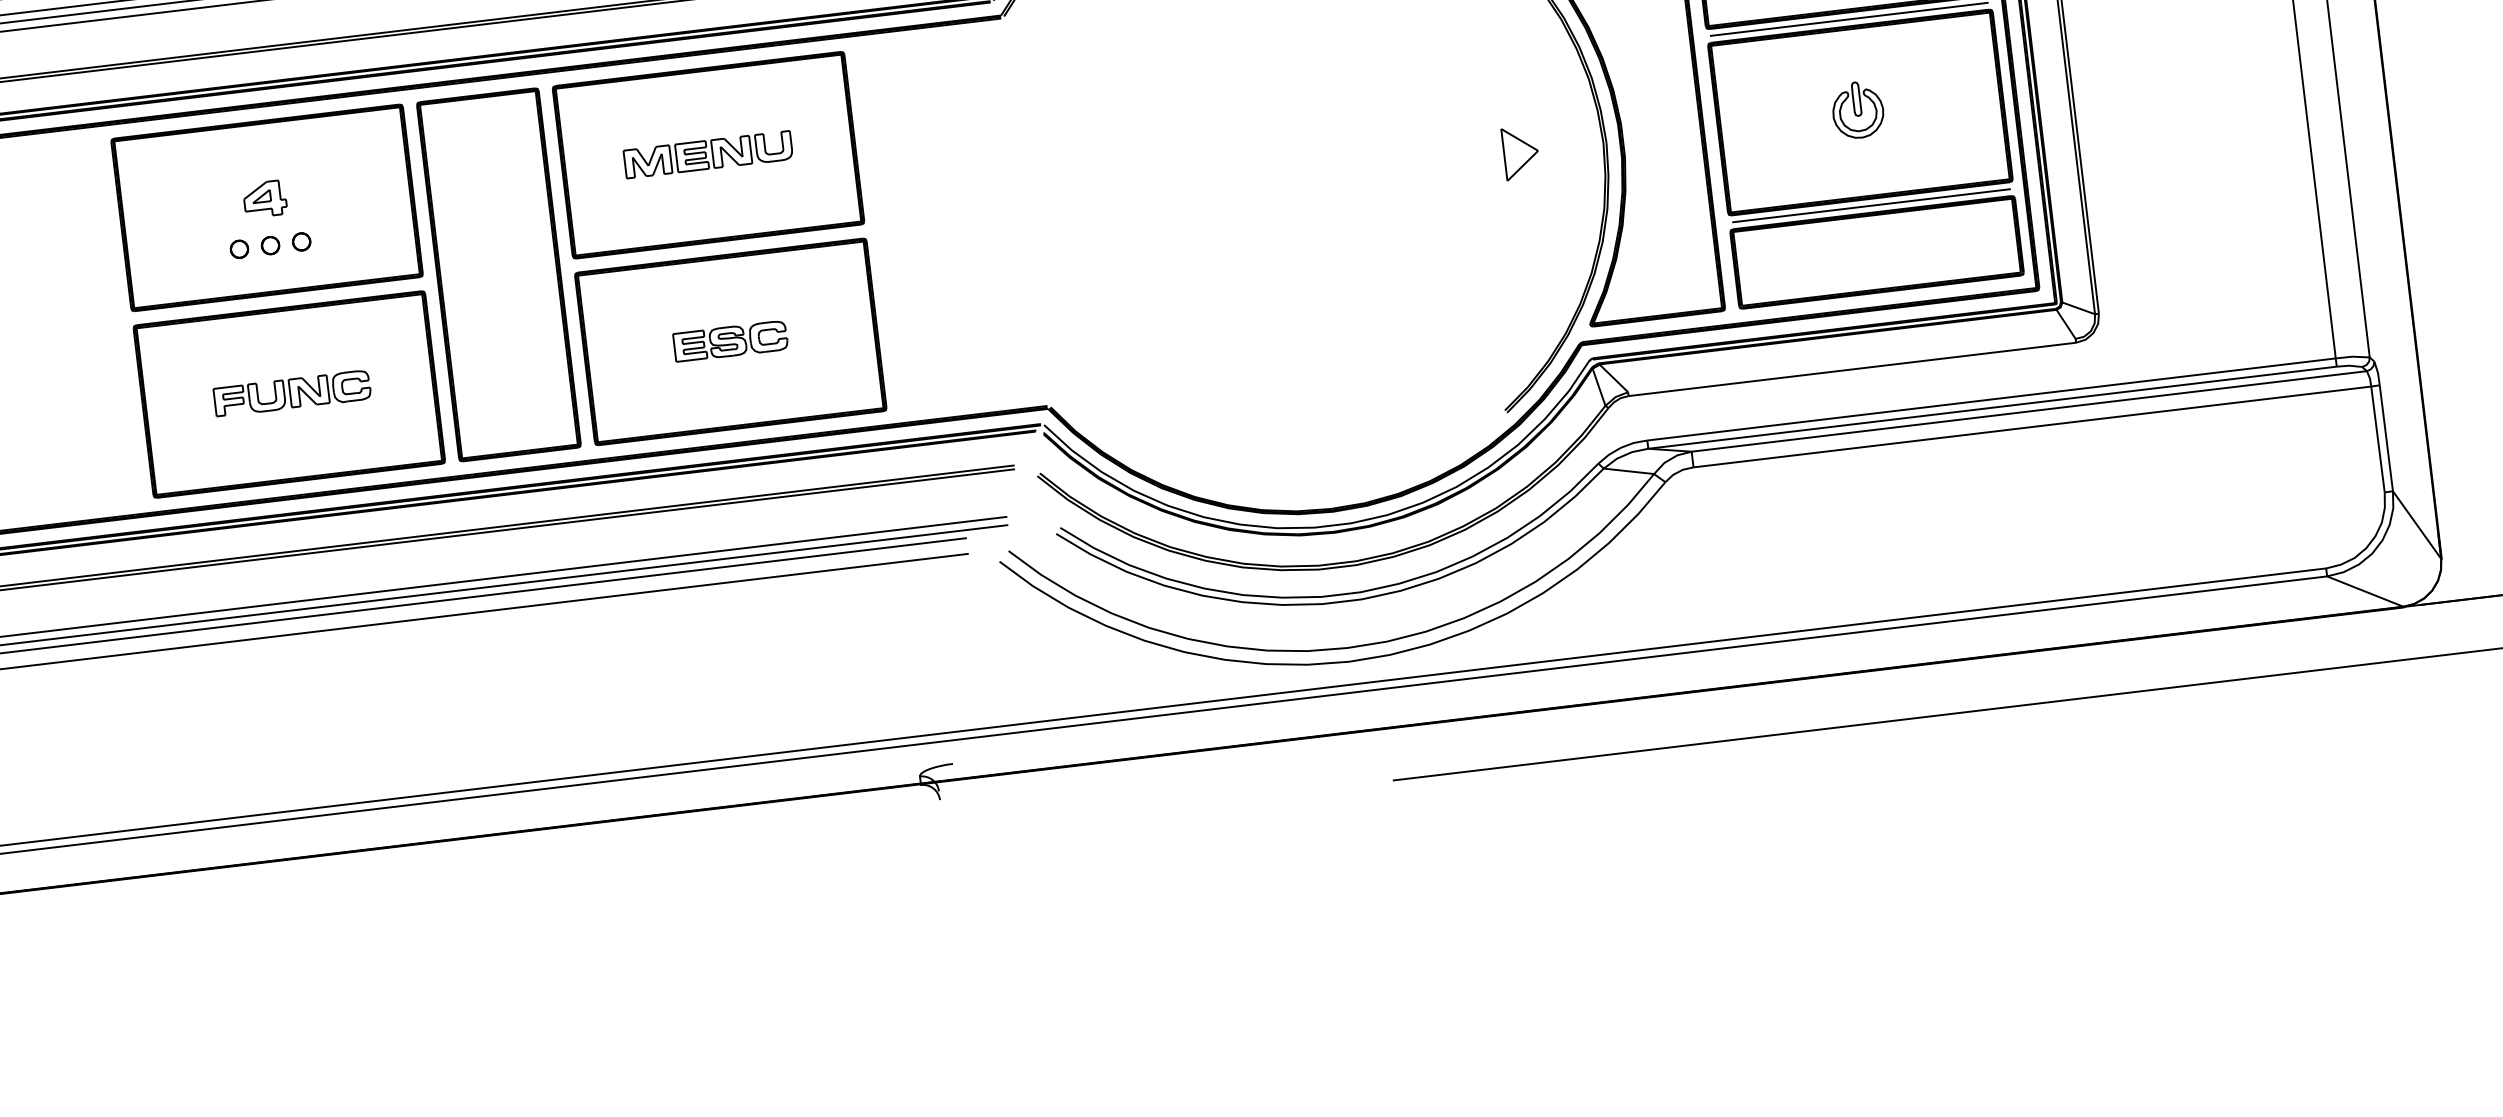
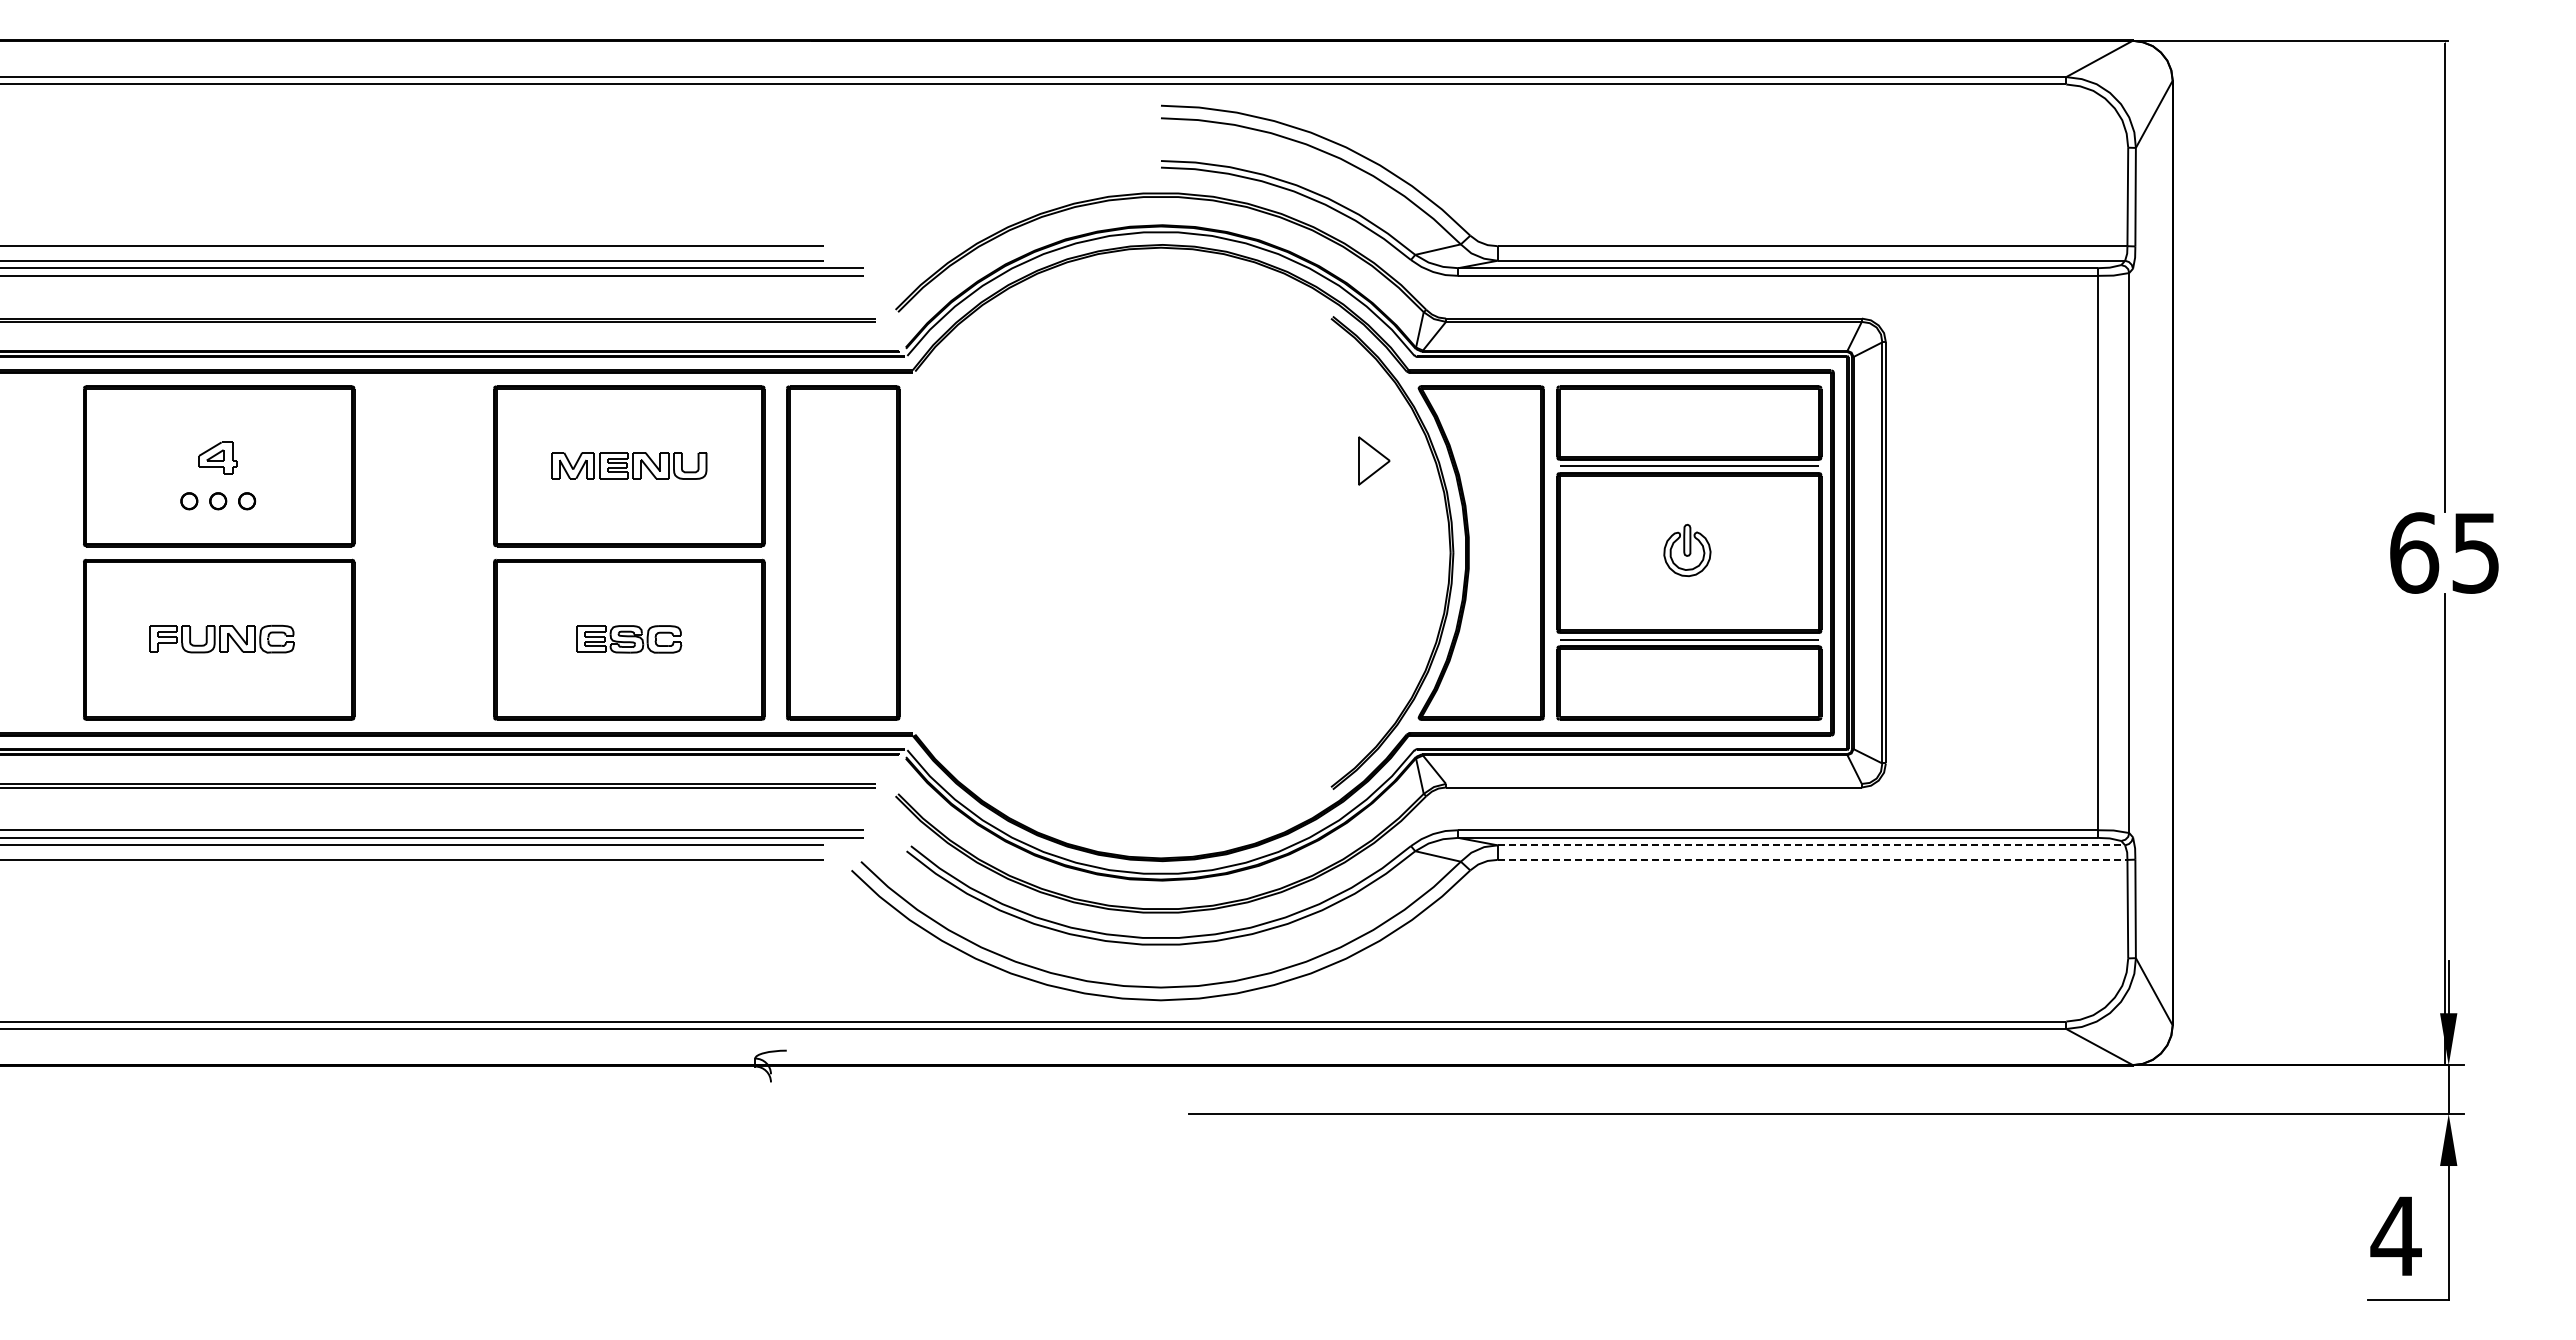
part: (1521, 152) -> (1374, 460), moved
part: (499, 274) -> (843, 552), moved
line: (2029, 411) -> (1811, 845), solid -> dashed
line: (2032, 426) -> (1812, 859), solid -> dashed

